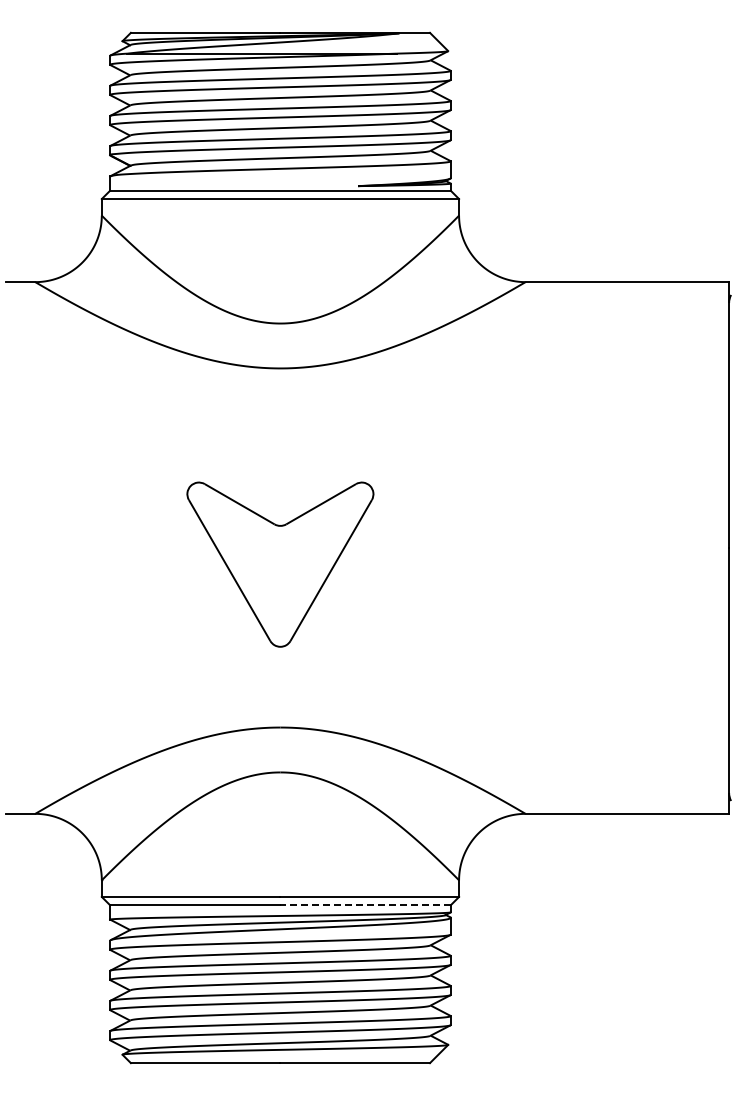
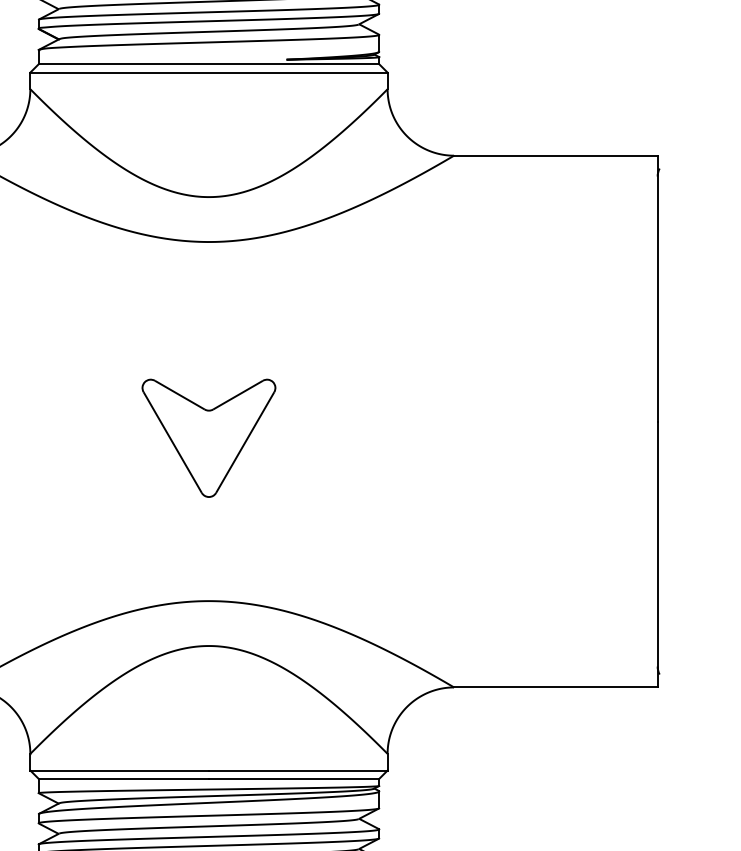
part: (280, 564) -> (209, 438), size x0.71
line: (365, 905) -> (294, 779), dashed -> solid

